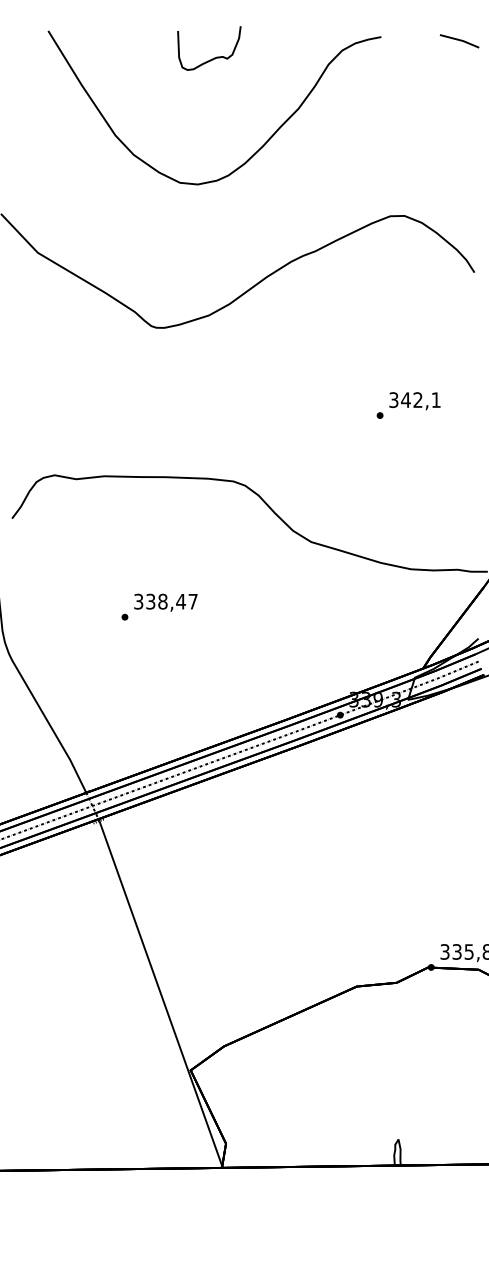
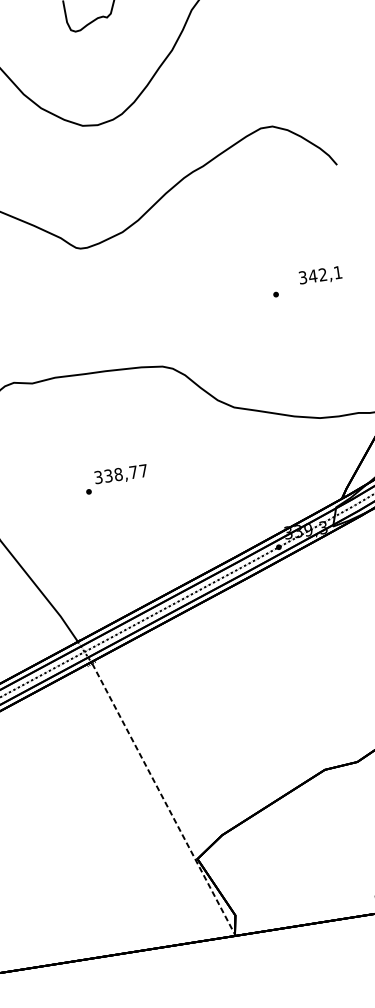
text: (414, 401) -> (320, 276), moved
text: (181, 601) -> (133, 472), 338,47 -> 338,77
line: (161, 995) -> (164, 800), solid -> dashed

